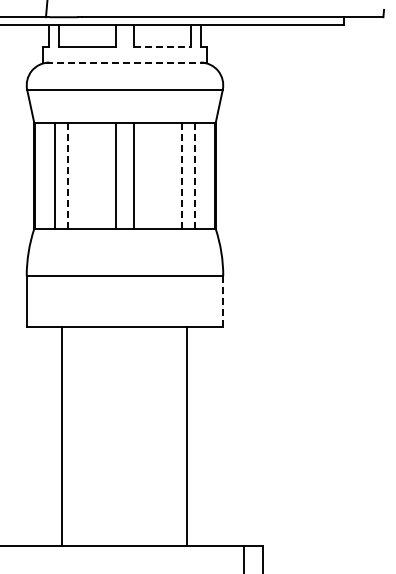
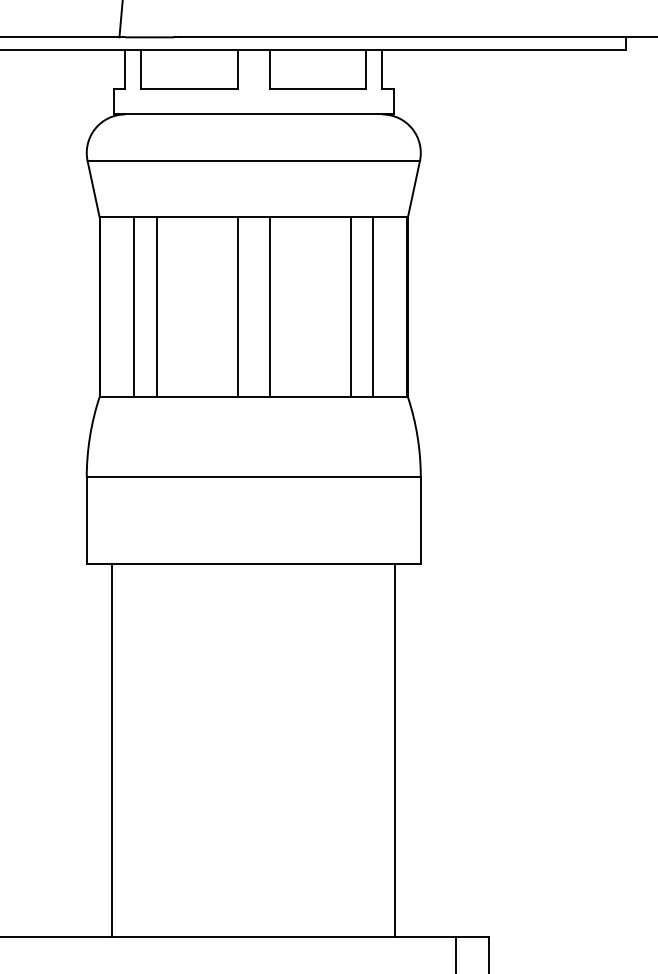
line: (163, 47) -> (319, 88), dashed -> solid
line: (124, 62) -> (252, 114), dashed -> solid
line: (67, 175) -> (156, 306), dashed -> solid
line: (182, 175) -> (351, 306), dashed -> solid
line: (195, 175) -> (373, 306), dashed -> solid
line: (223, 301) -> (421, 520), dashed -> solid
line: (61, 436) -> (111, 750), moved
line: (187, 436) -> (395, 750), moved

